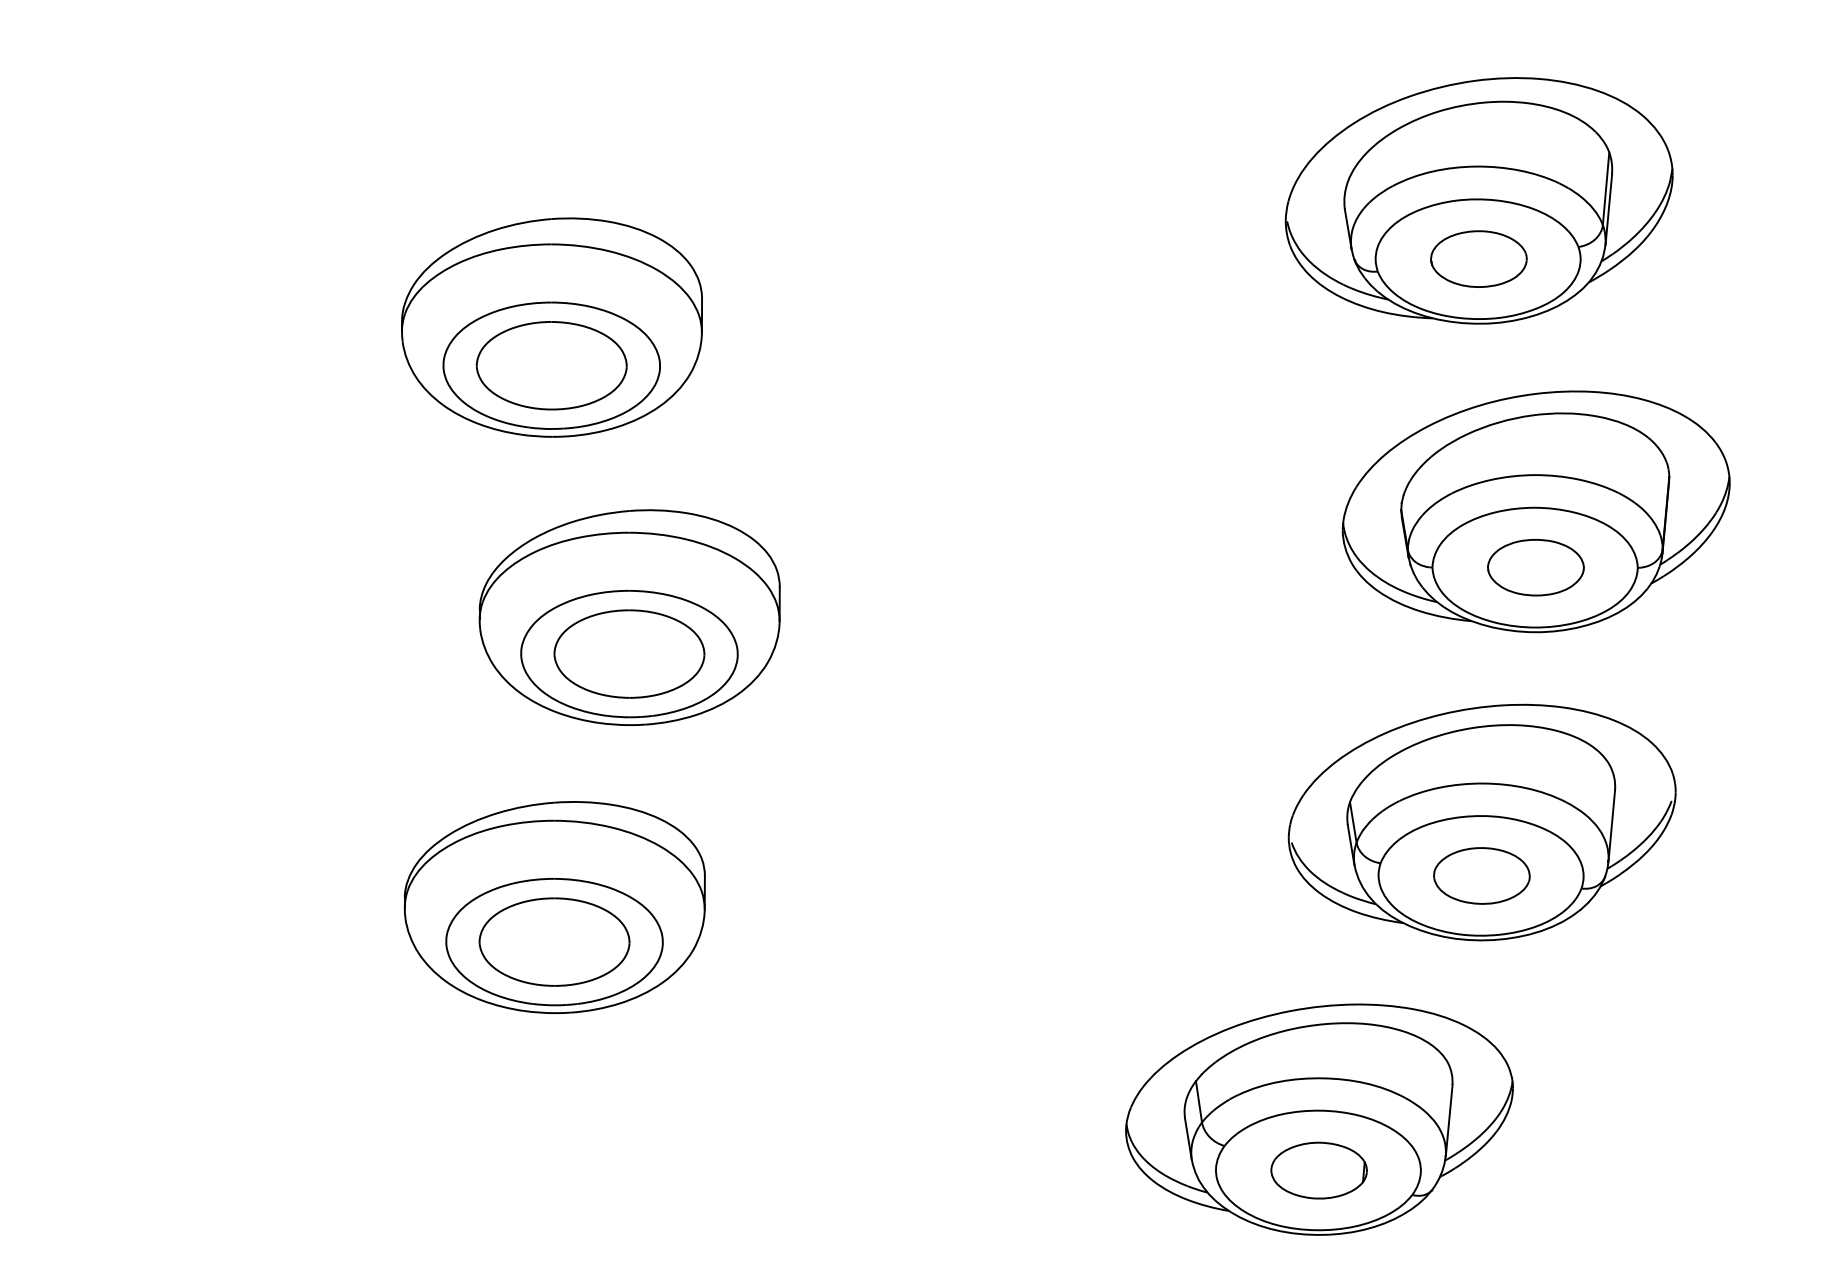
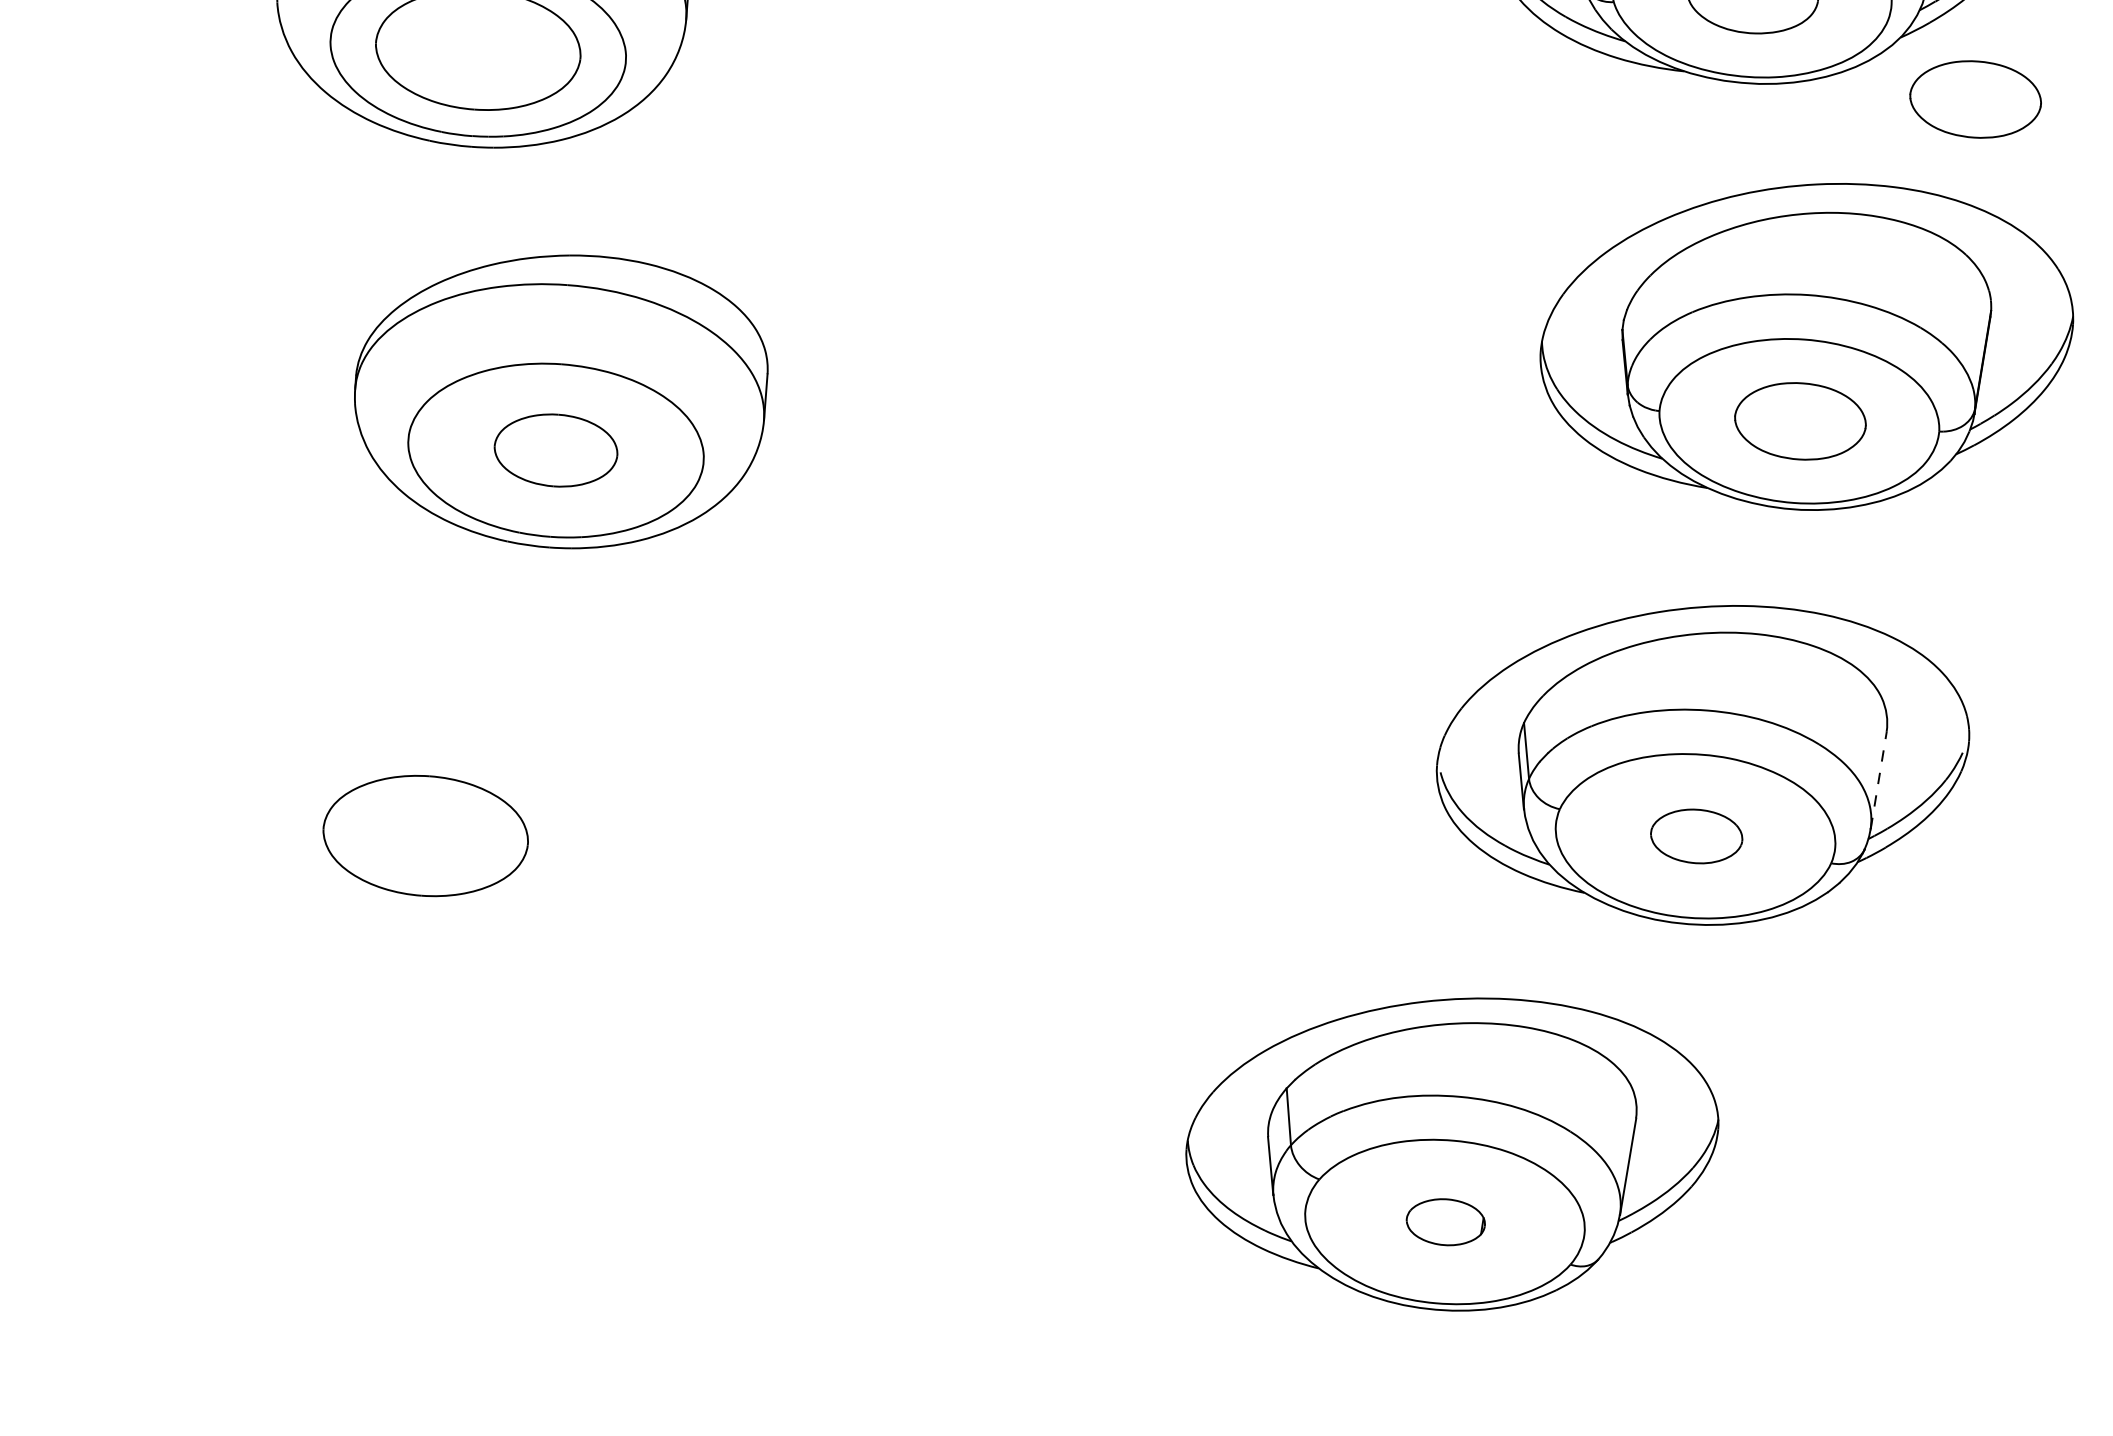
part: (1646, 323) -> (1975, 99), added
part: (629, 653) -> (556, 449), size x0.6
line: (1611, 825) -> (1878, 780), solid -> dashed
part: (1481, 875) -> (1696, 835), size x0.7
part: (554, 907) -> (429, 788), removed
part: (1318, 1170) -> (1445, 1222), size x0.6

